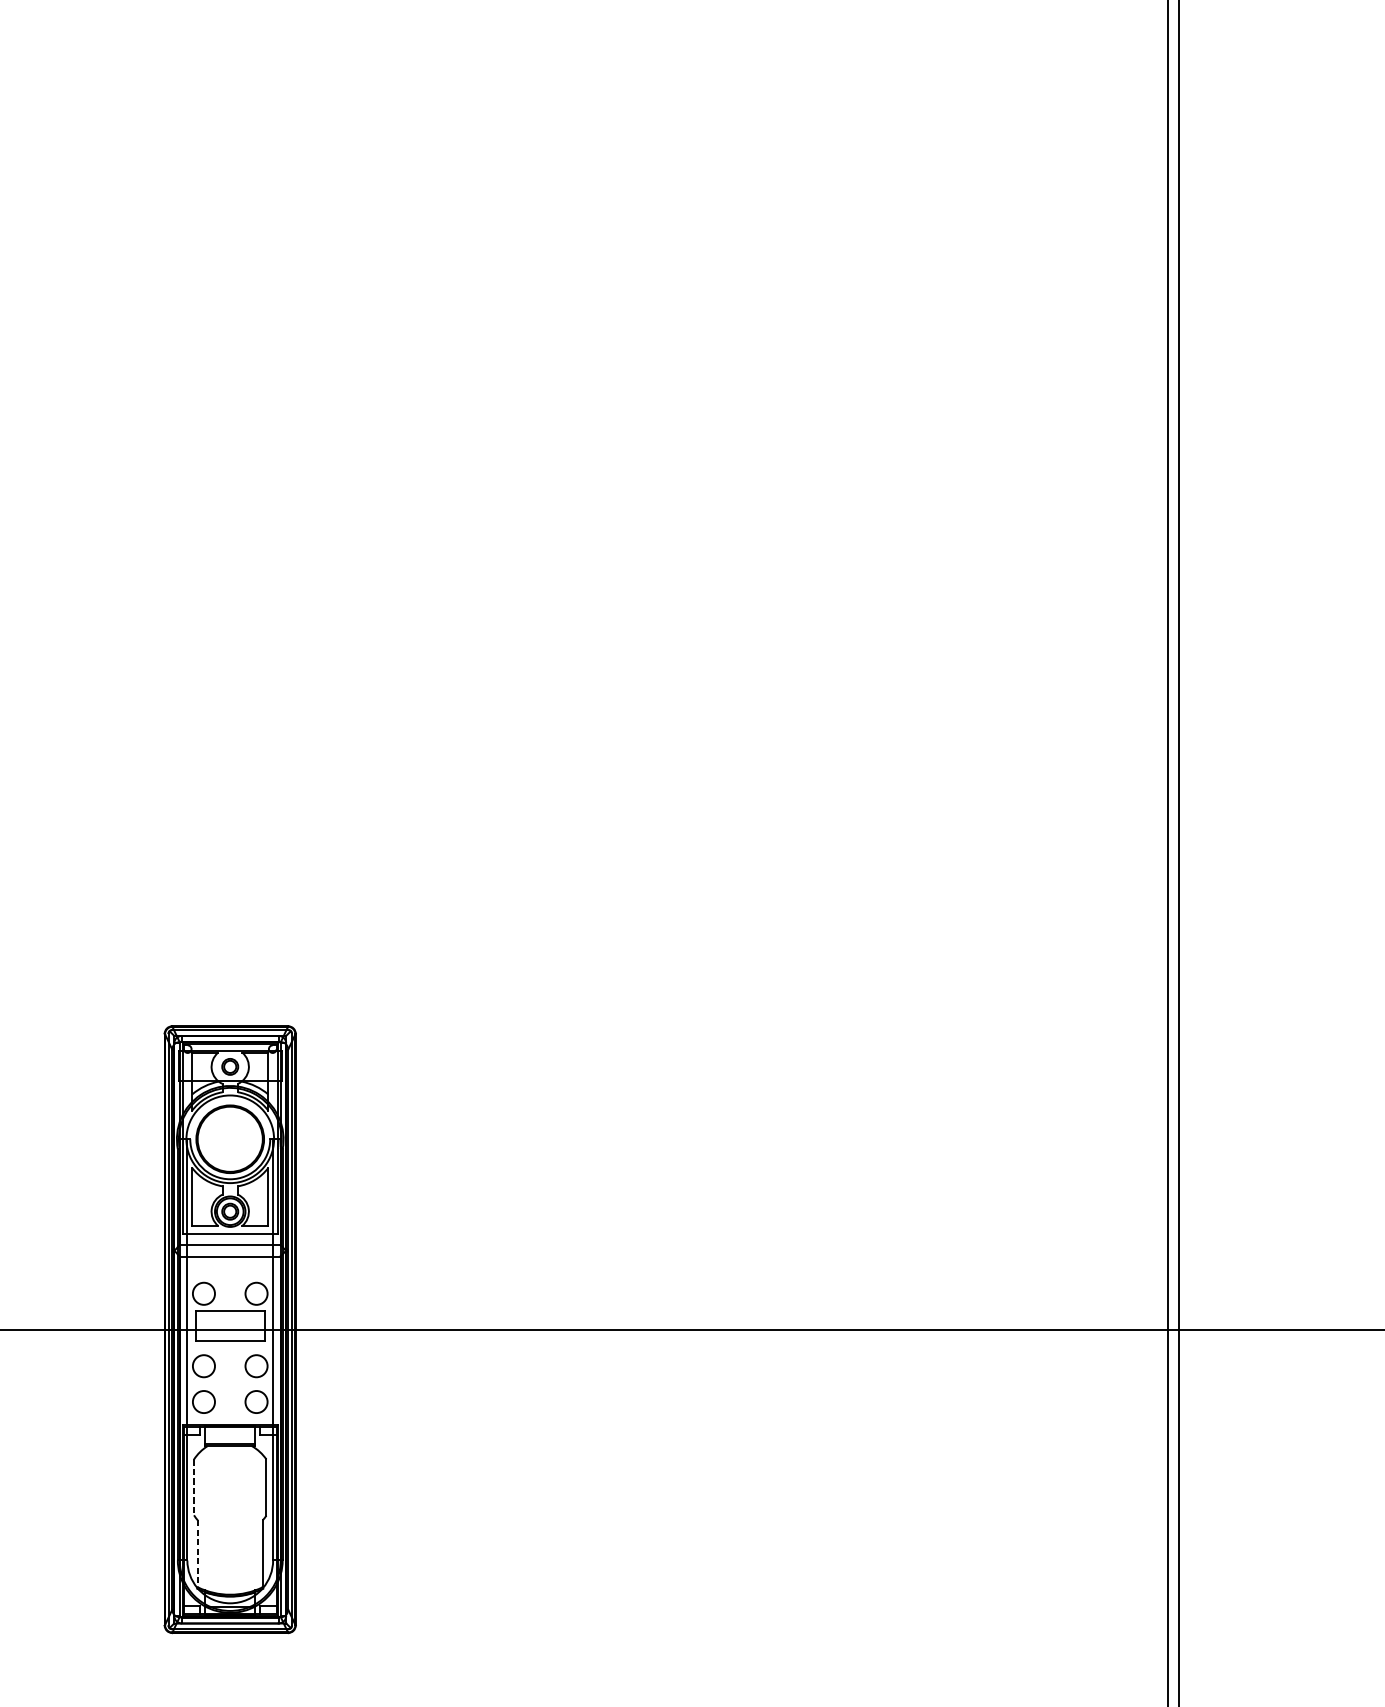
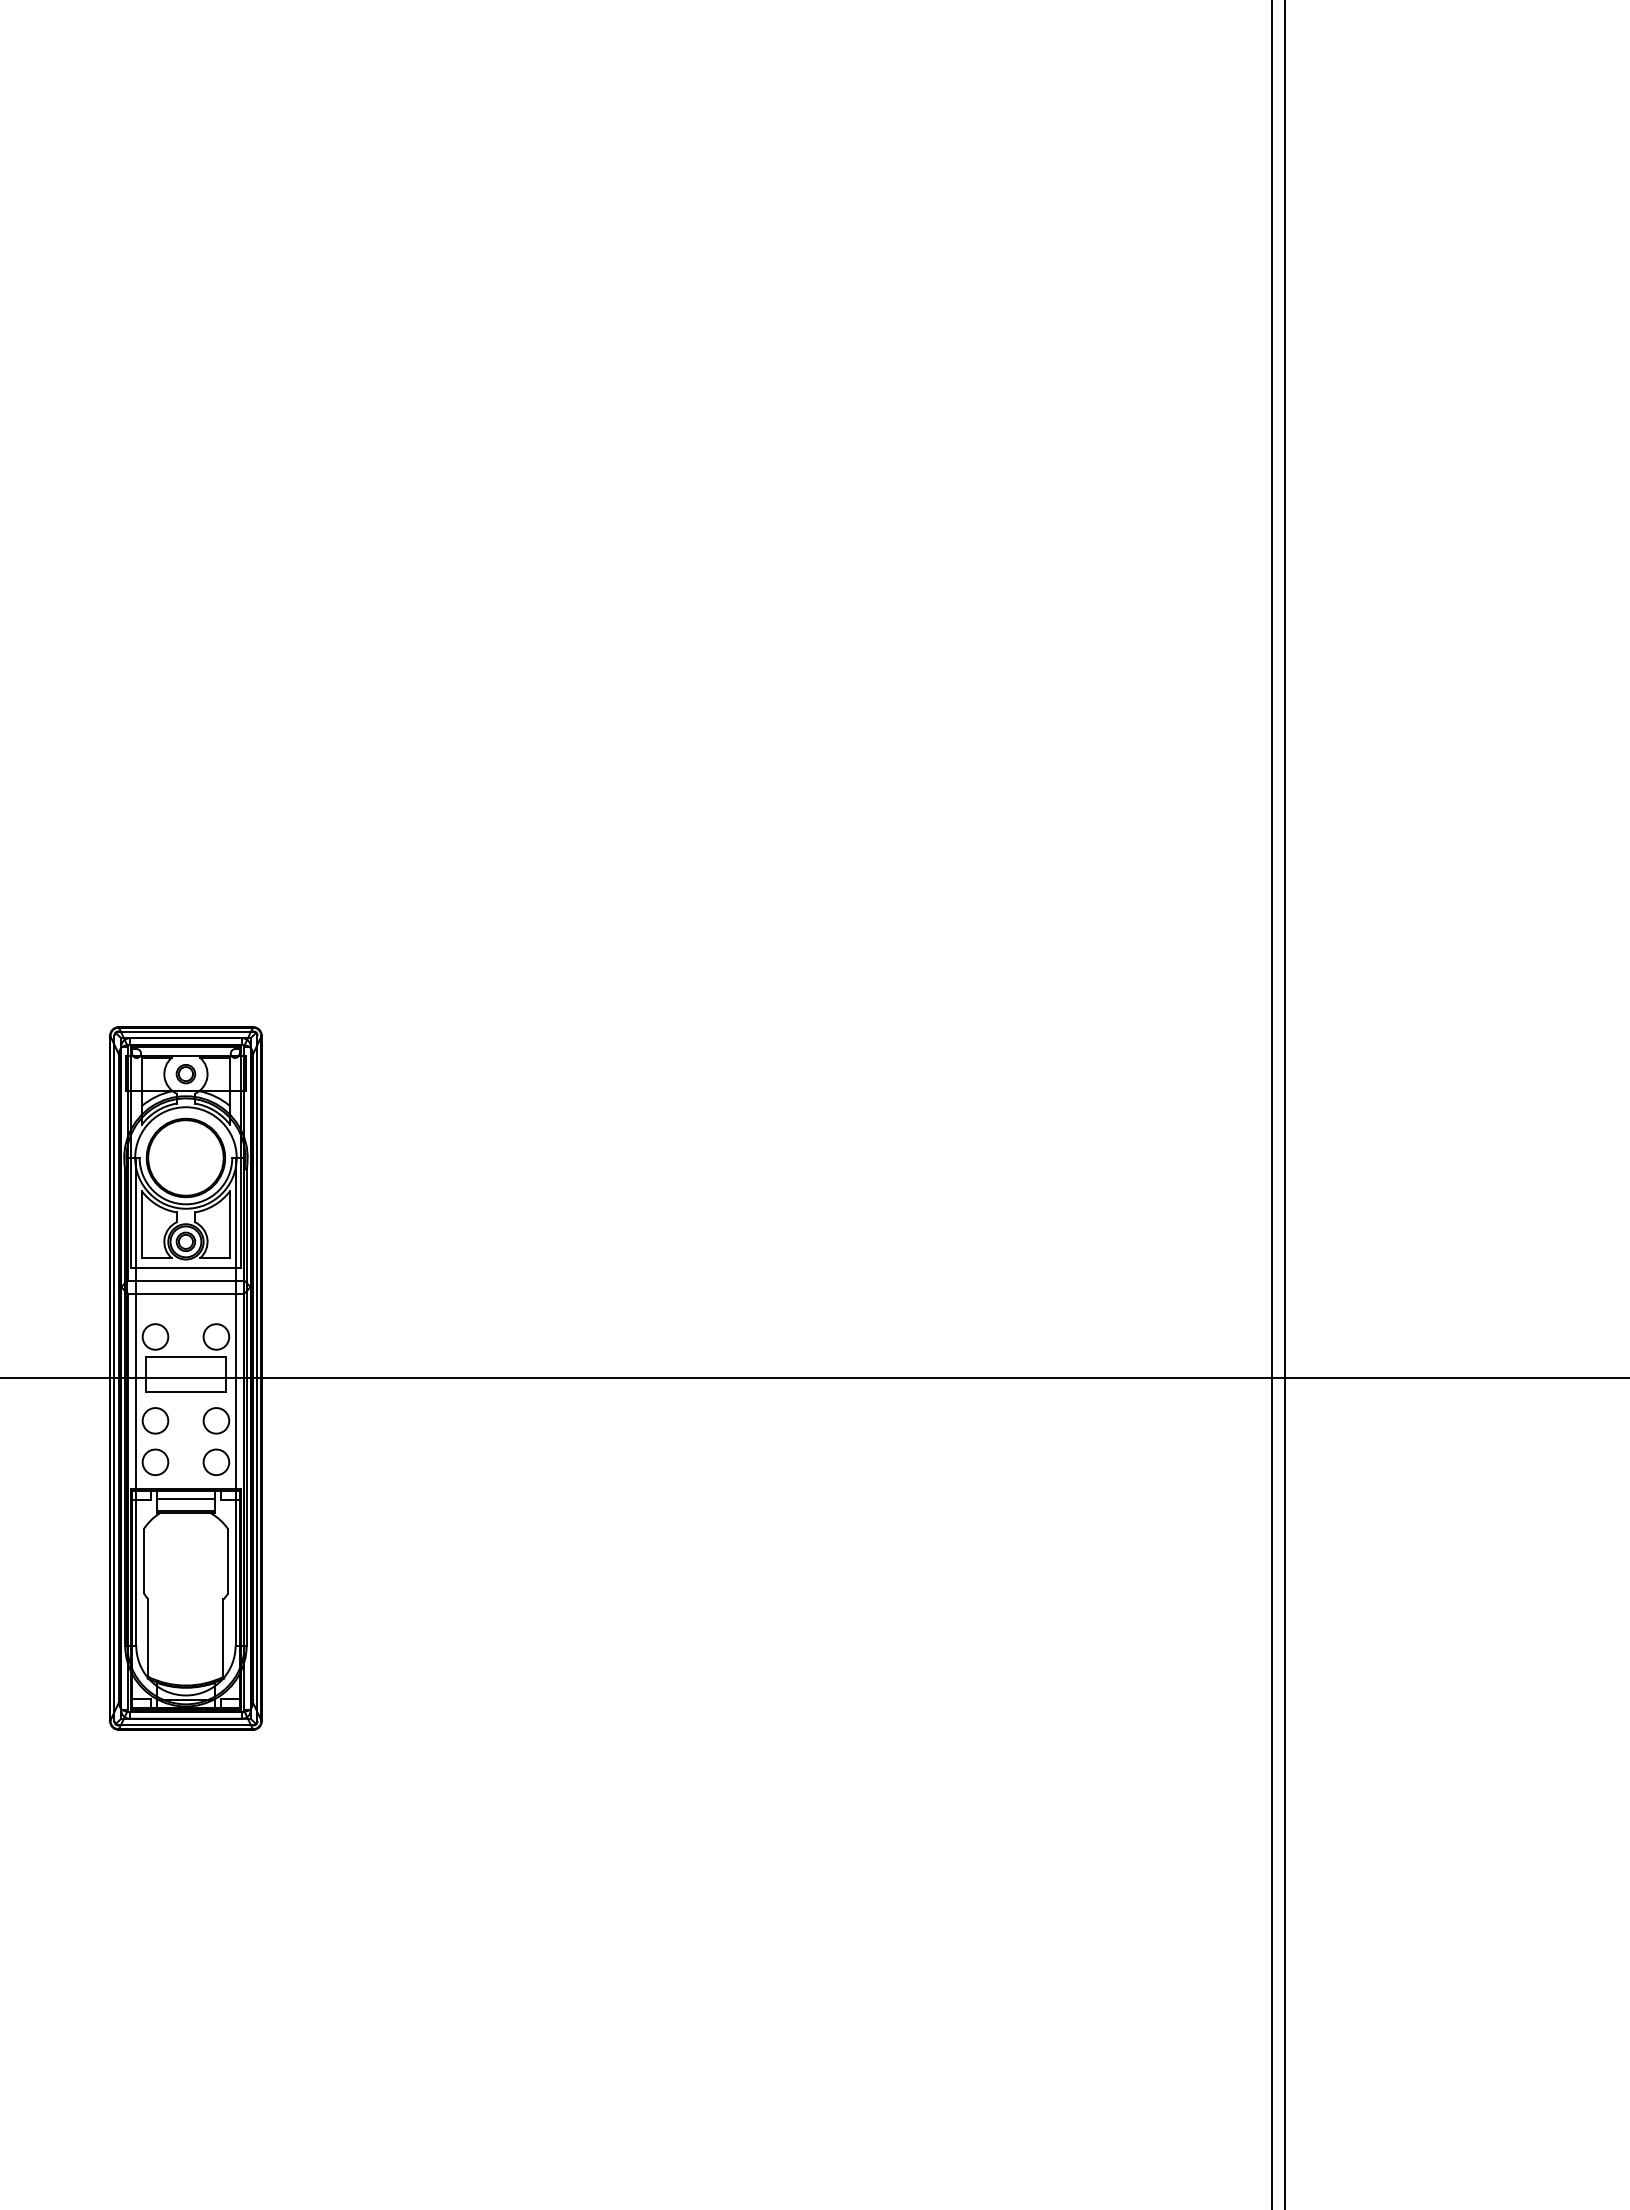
line: (229, 1434) -> (185, 1499), added
line: (194, 1487) -> (144, 1561), dashed -> solid
line: (197, 1554) -> (148, 1638), dashed -> solid

